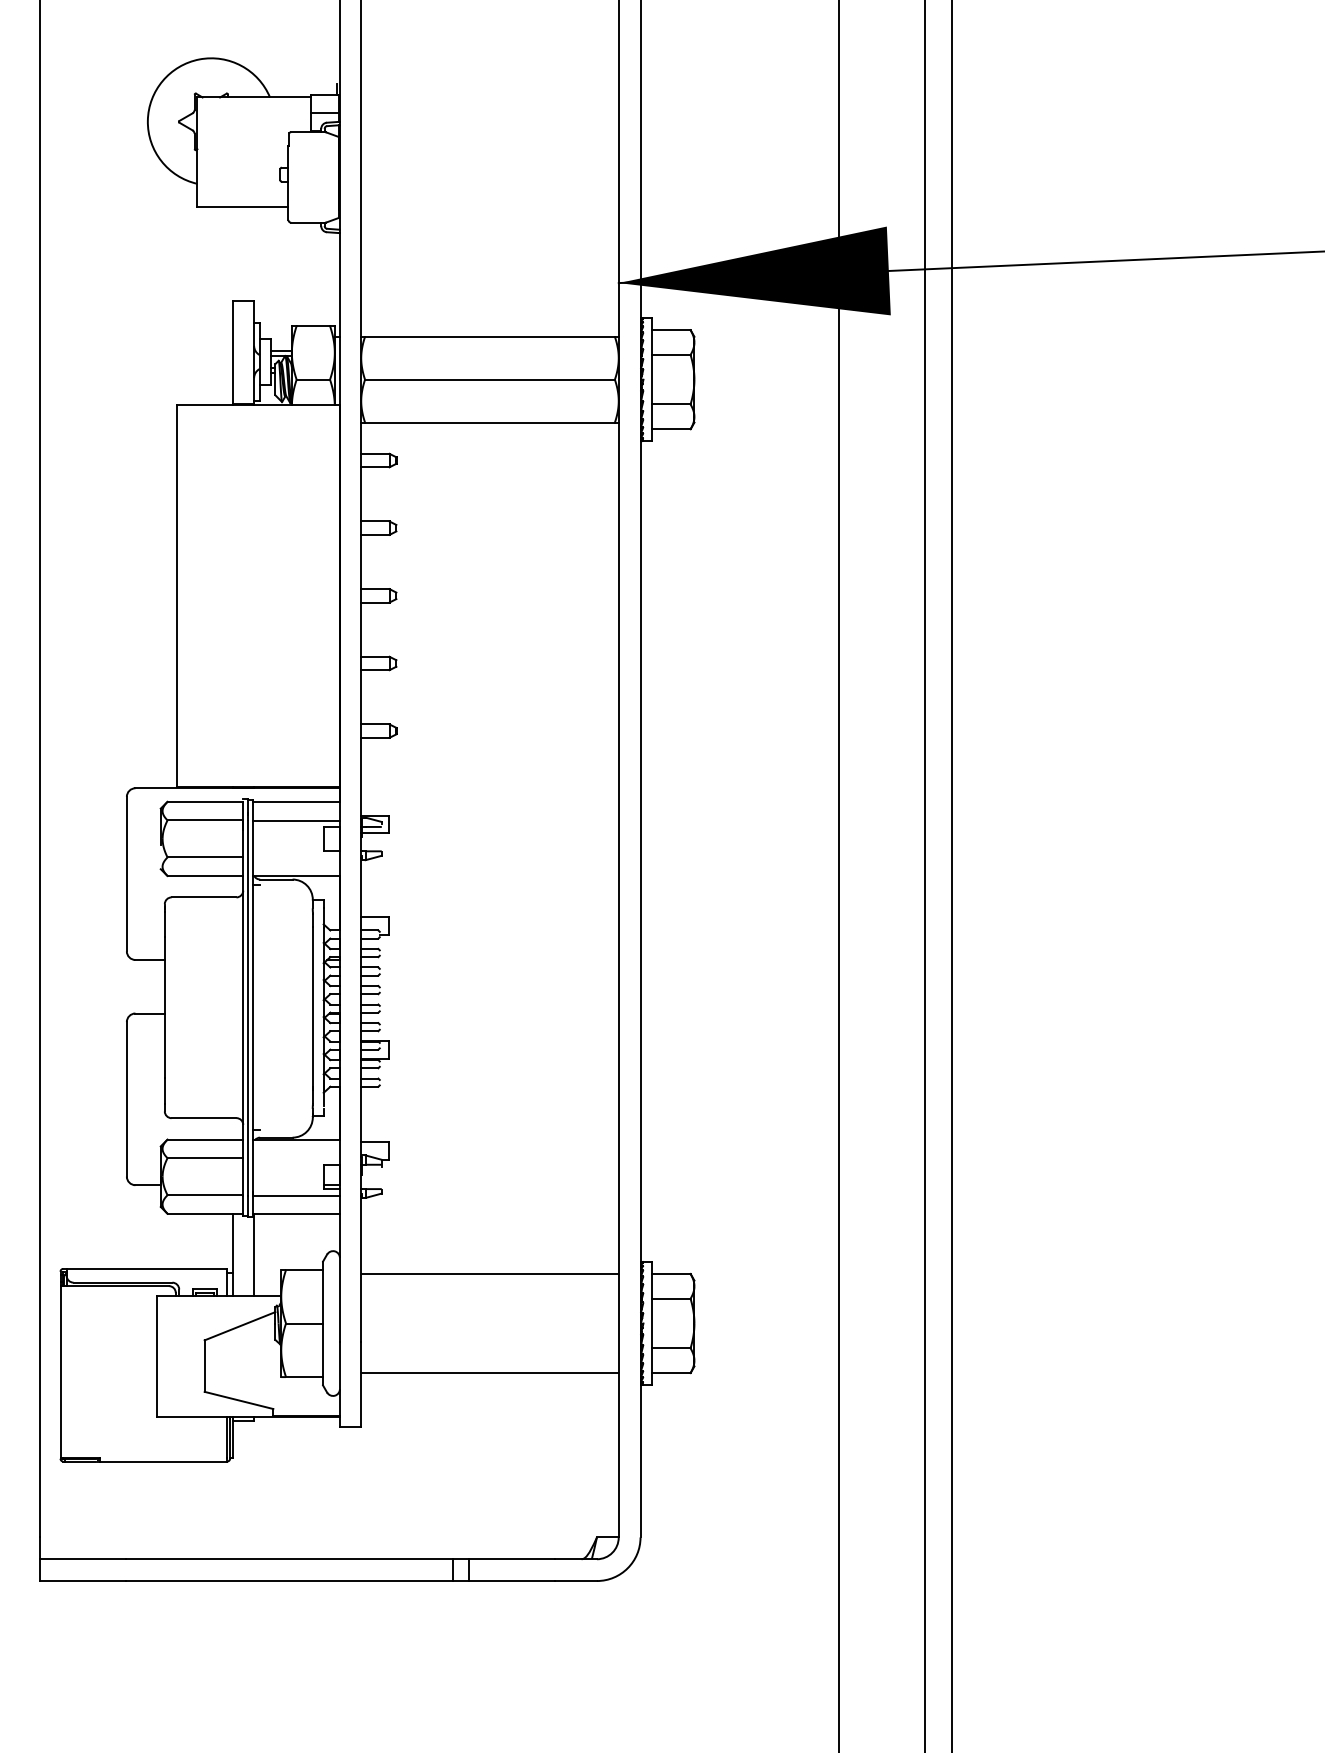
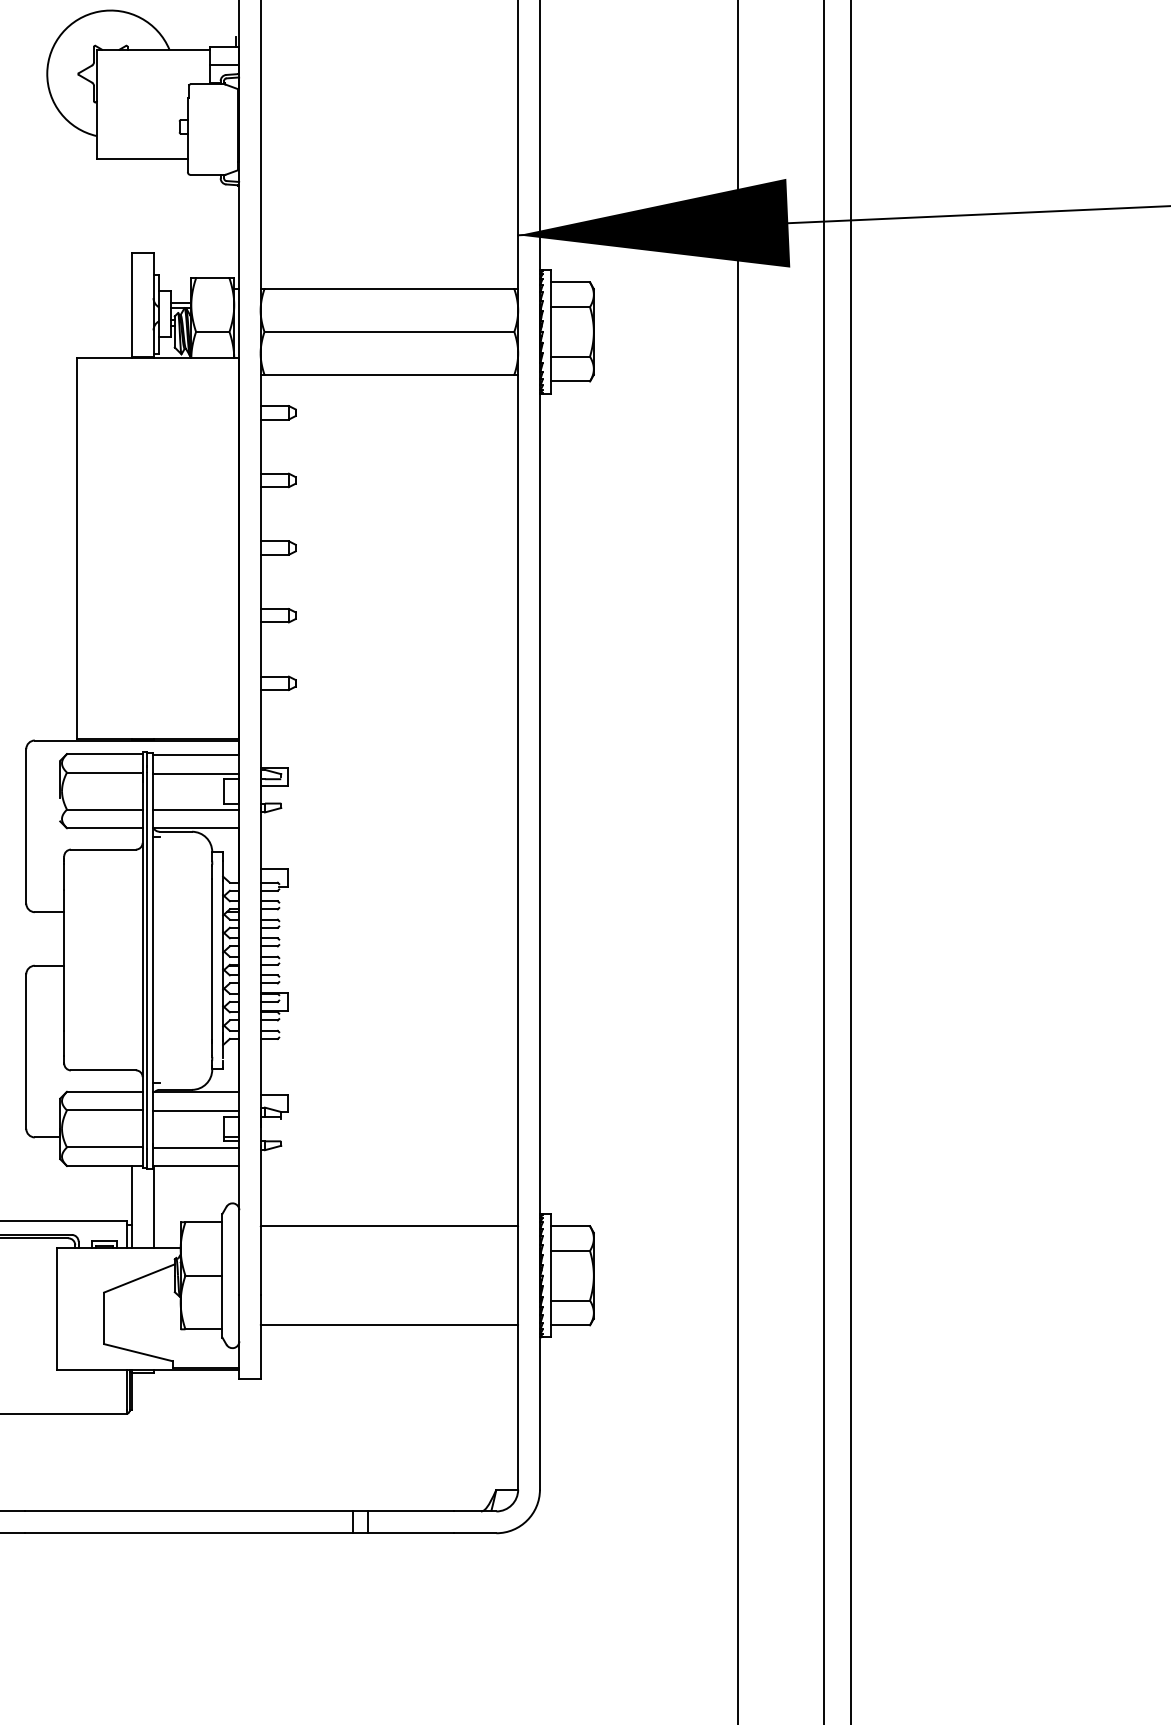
line: (296, 857) -> (195, 809), added
line: (296, 1159) -> (195, 1111), added

